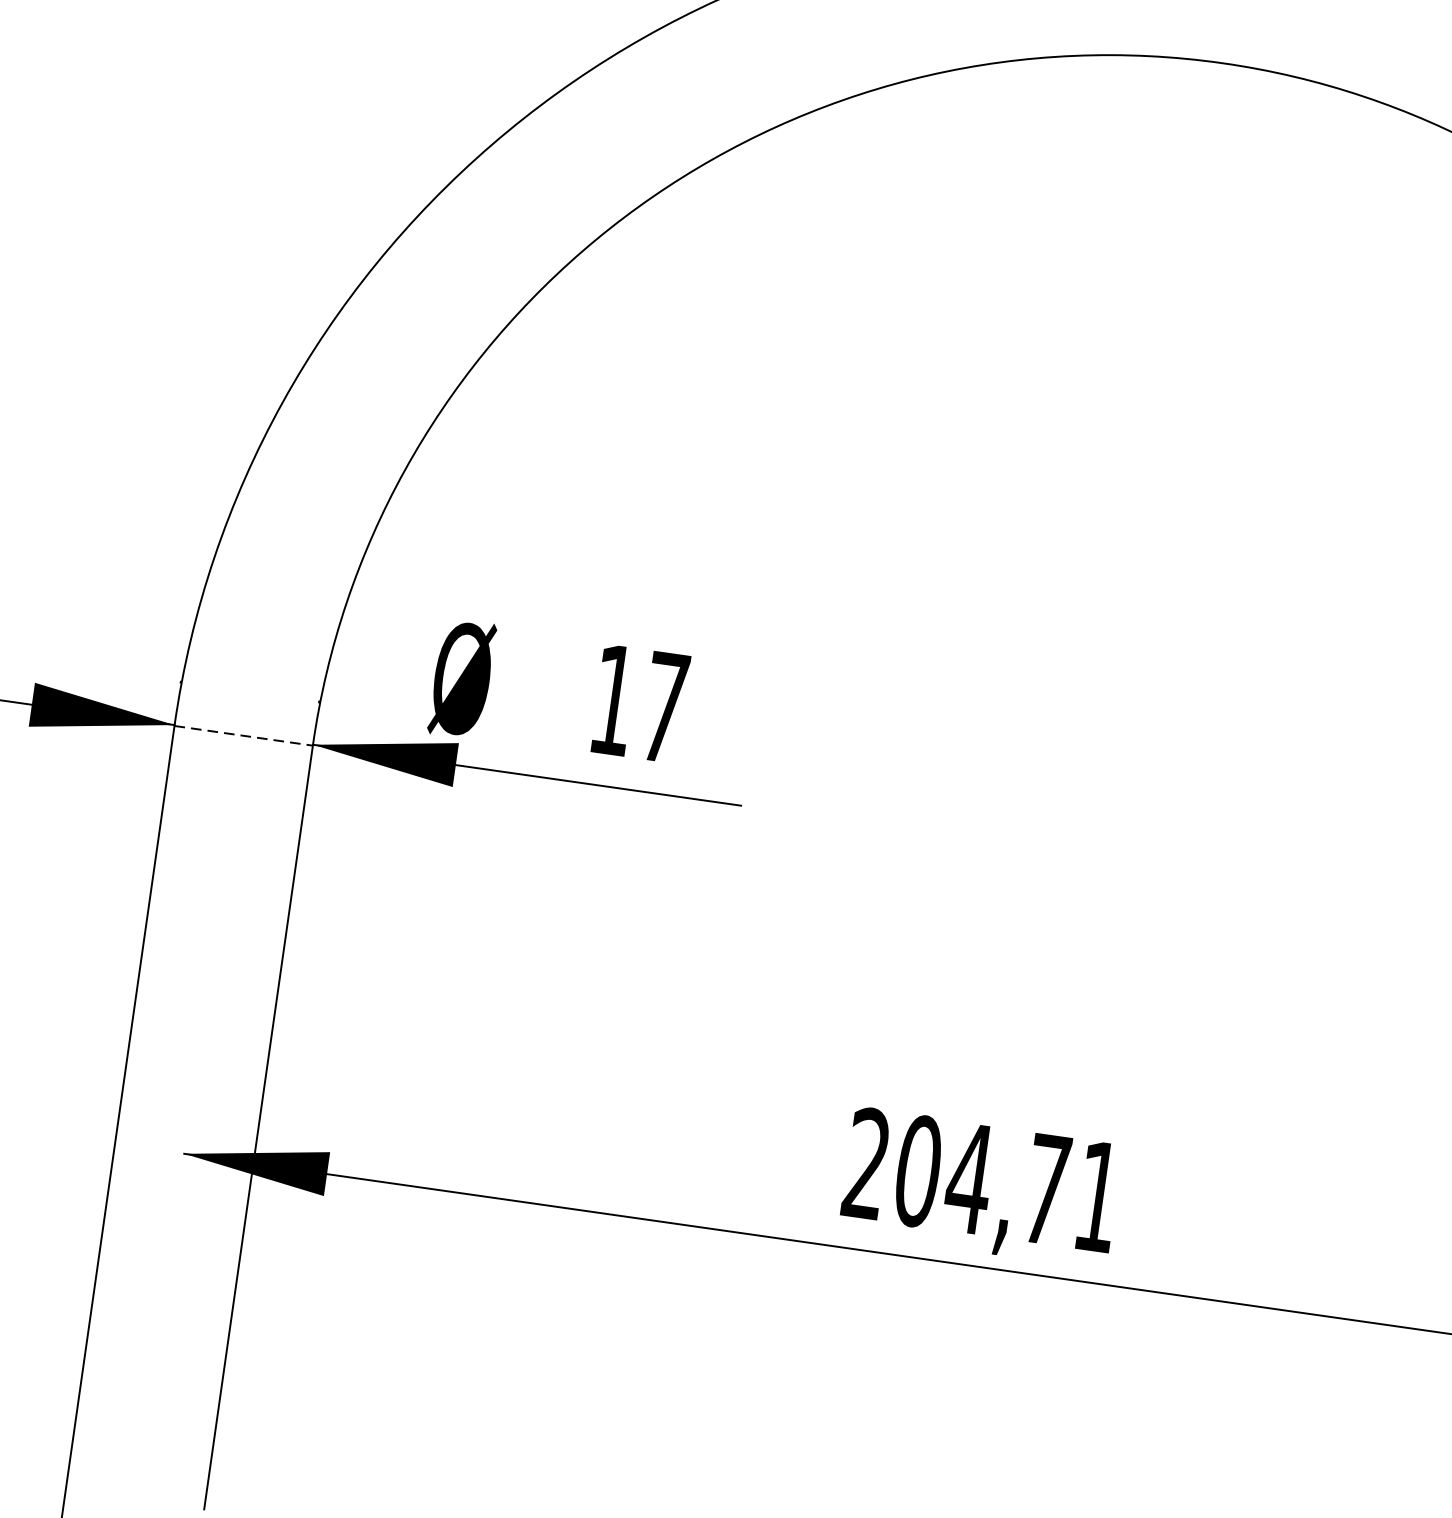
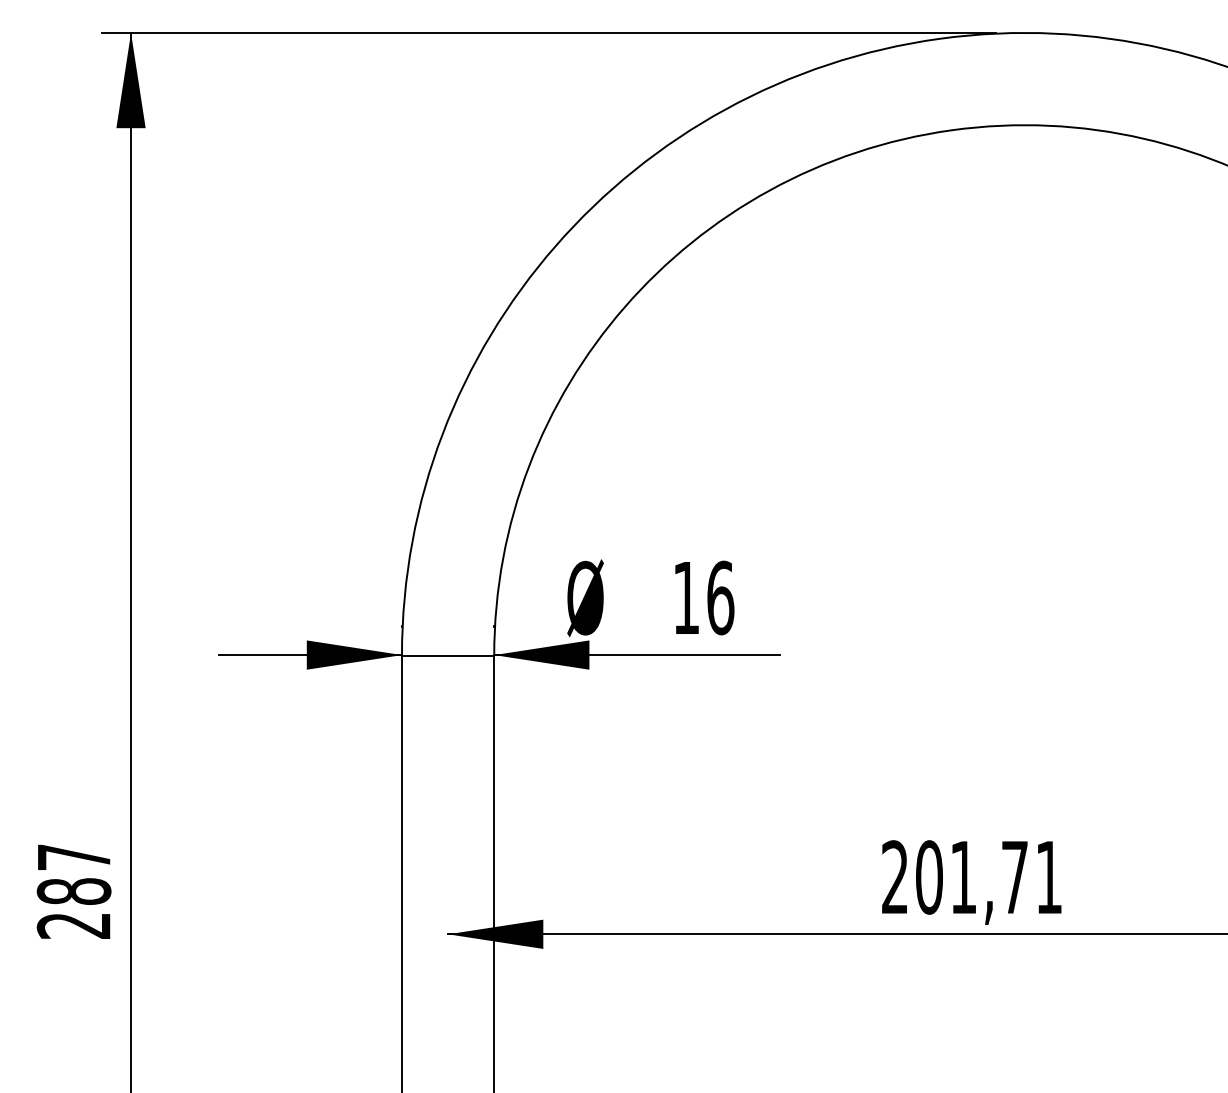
text: (664, 706) -> (720, 597), 17 -> 16
line: (244, 735) -> (448, 655), dashed -> solid
text: (969, 1178) -> (963, 877), 204,71 -> 201,71

